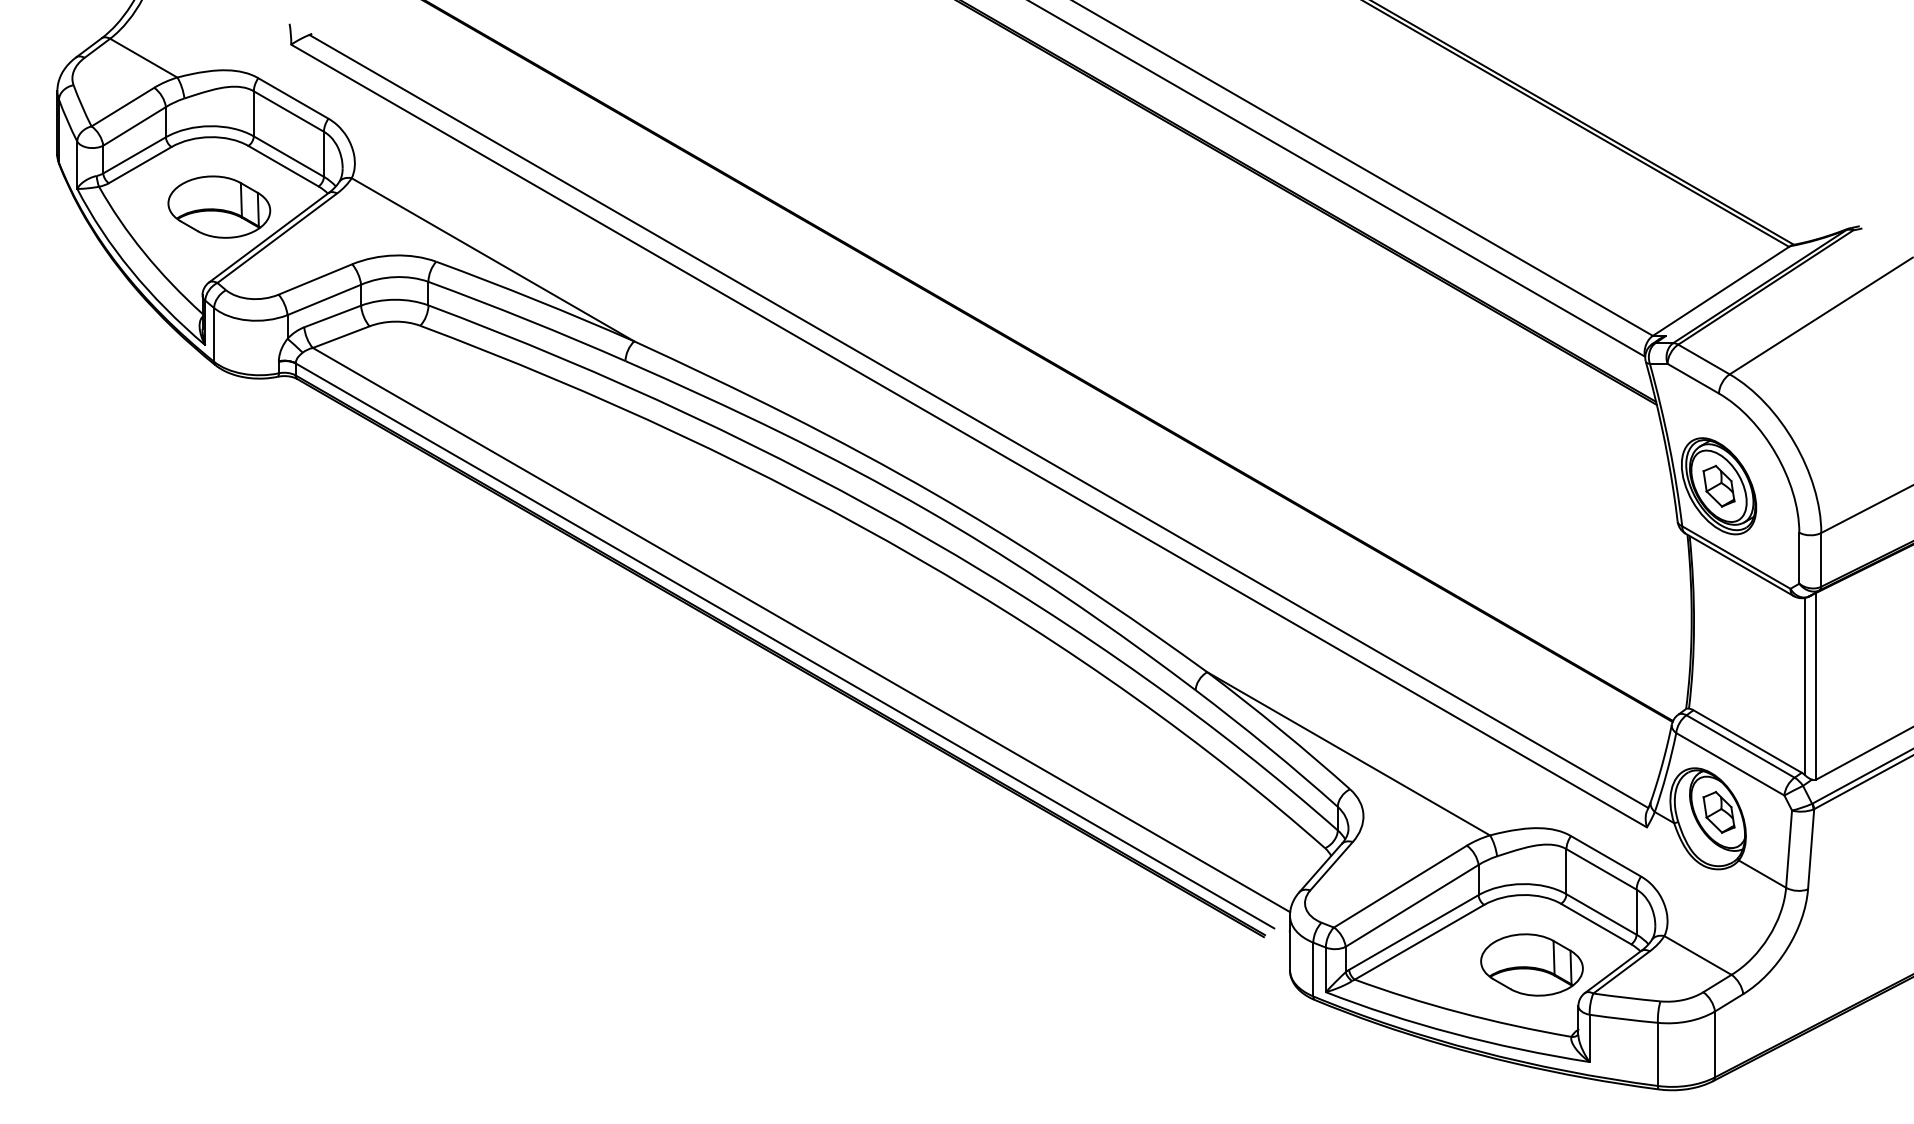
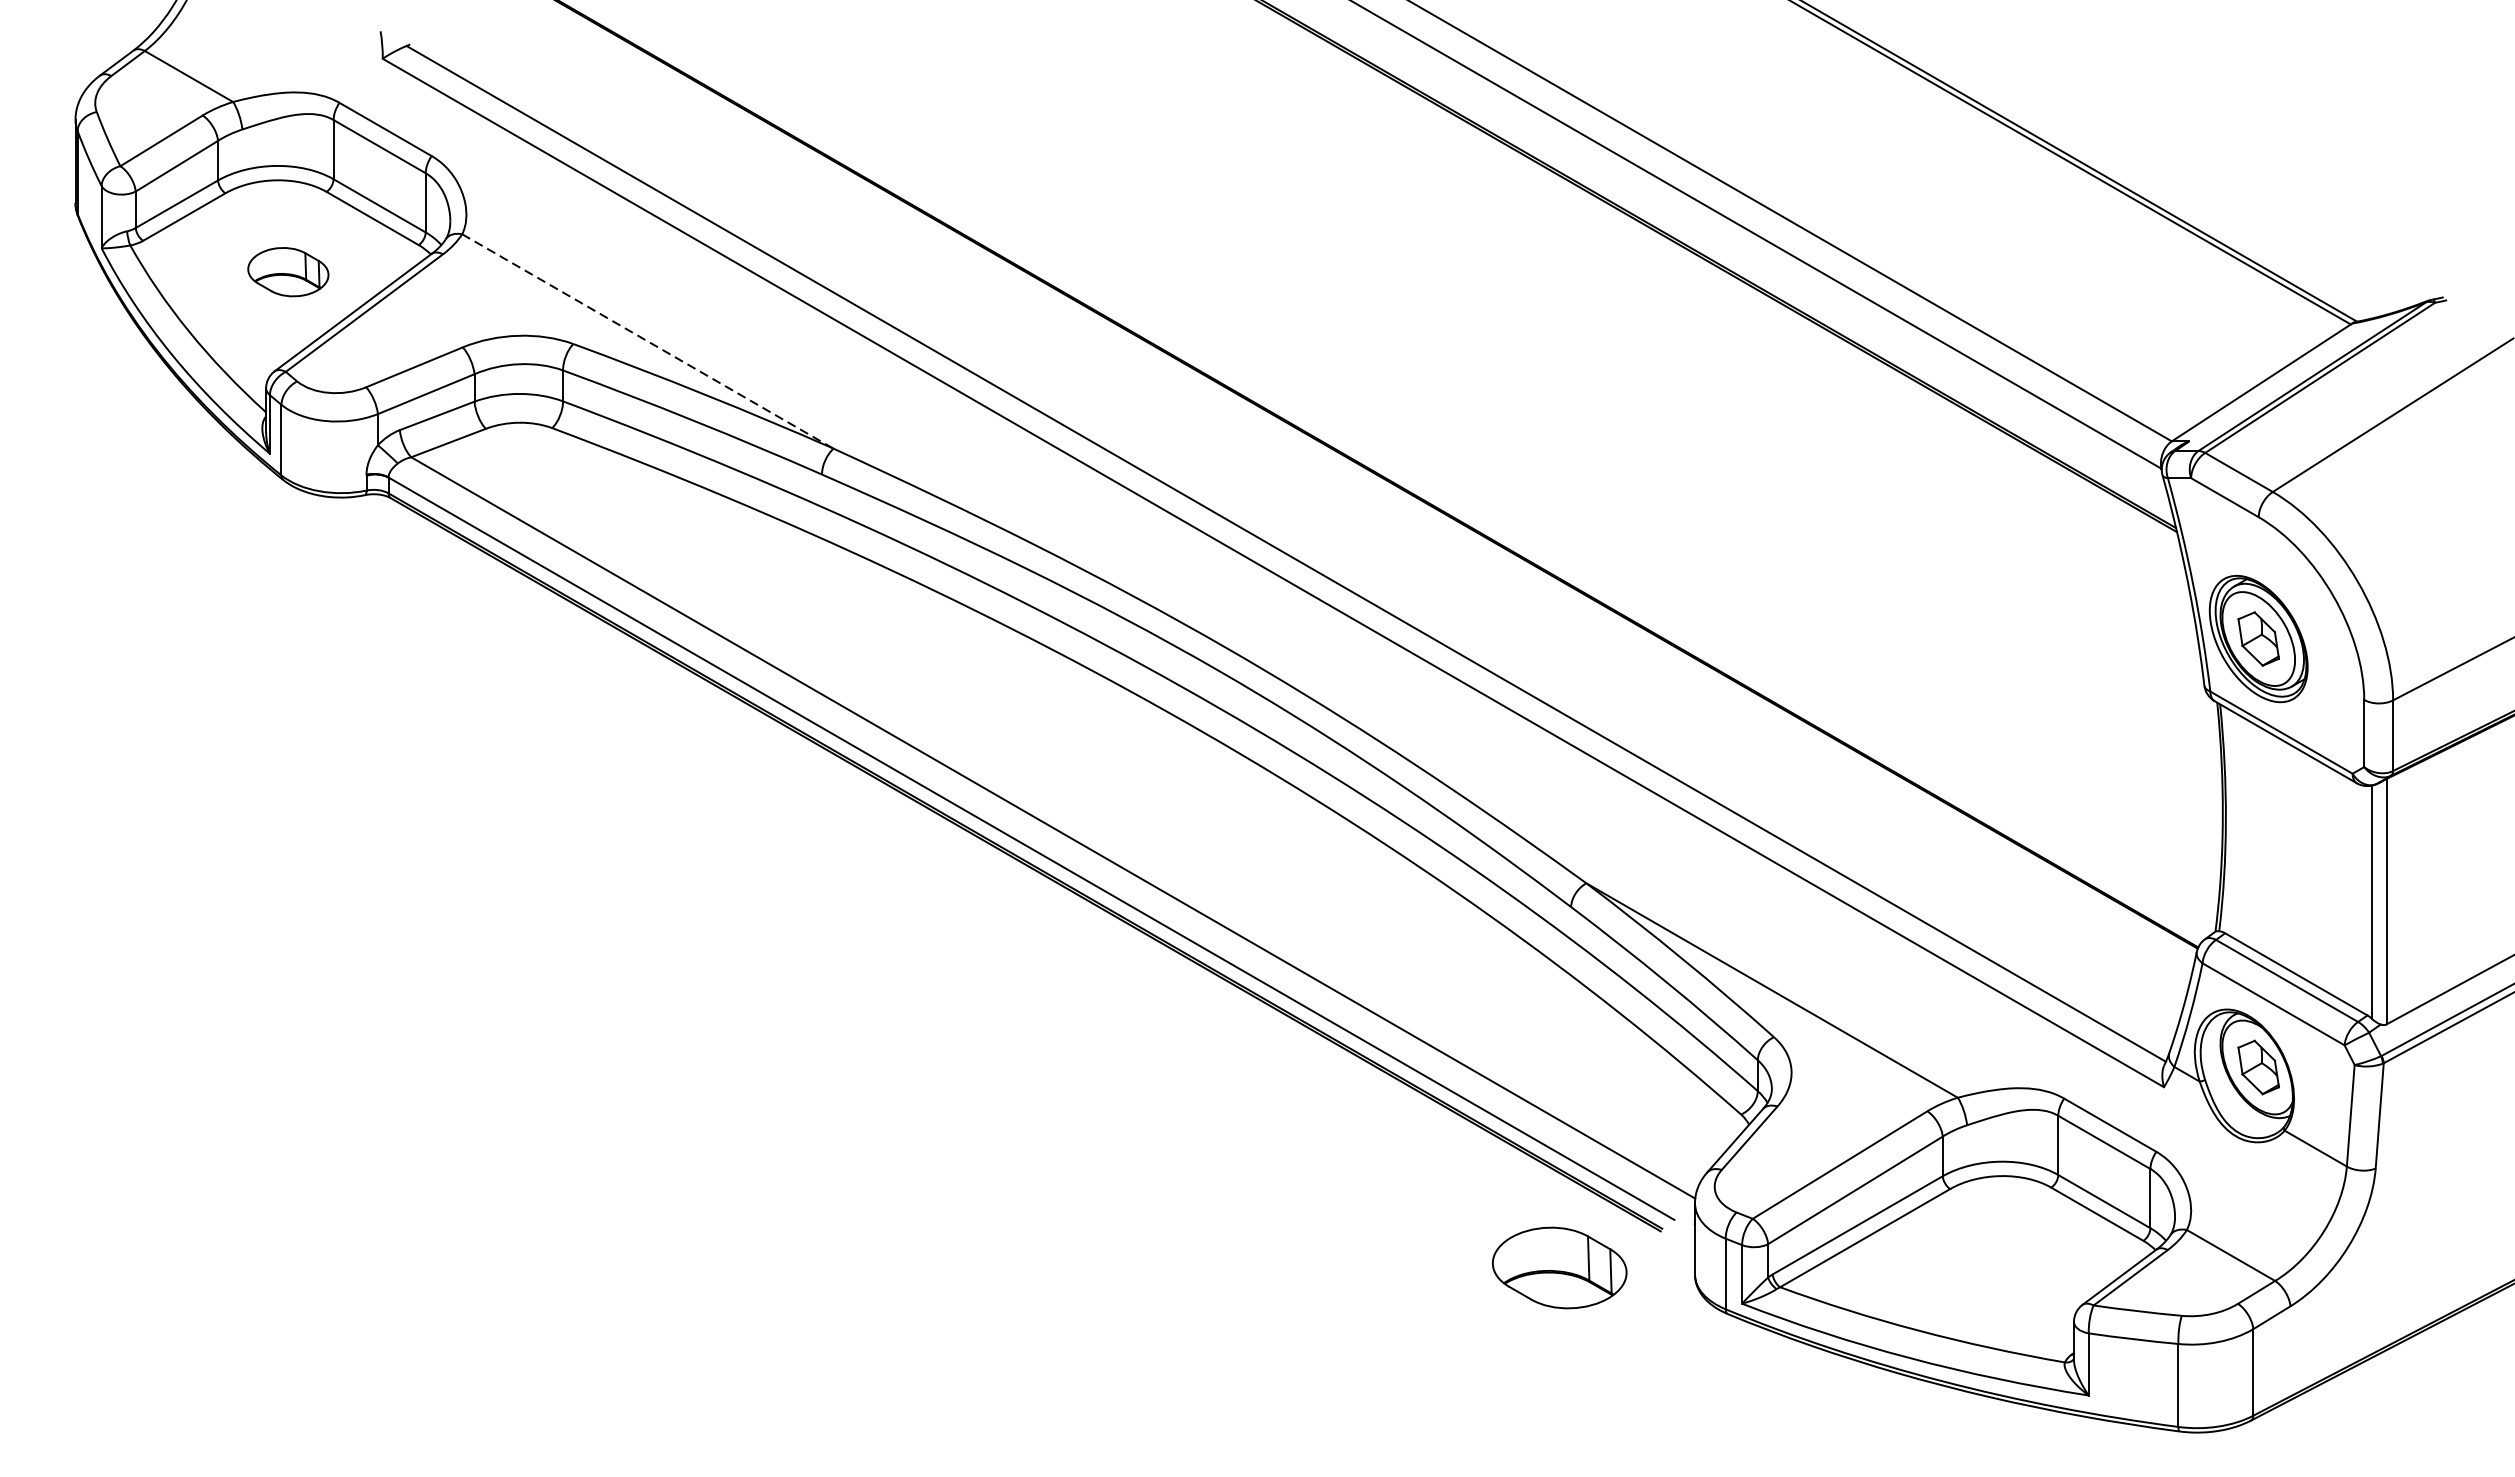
part: (219, 206) -> (288, 271), size x0.6
line: (493, 260) -> (648, 342), solid -> dashed
part: (1531, 964) -> (1559, 1267), moved

